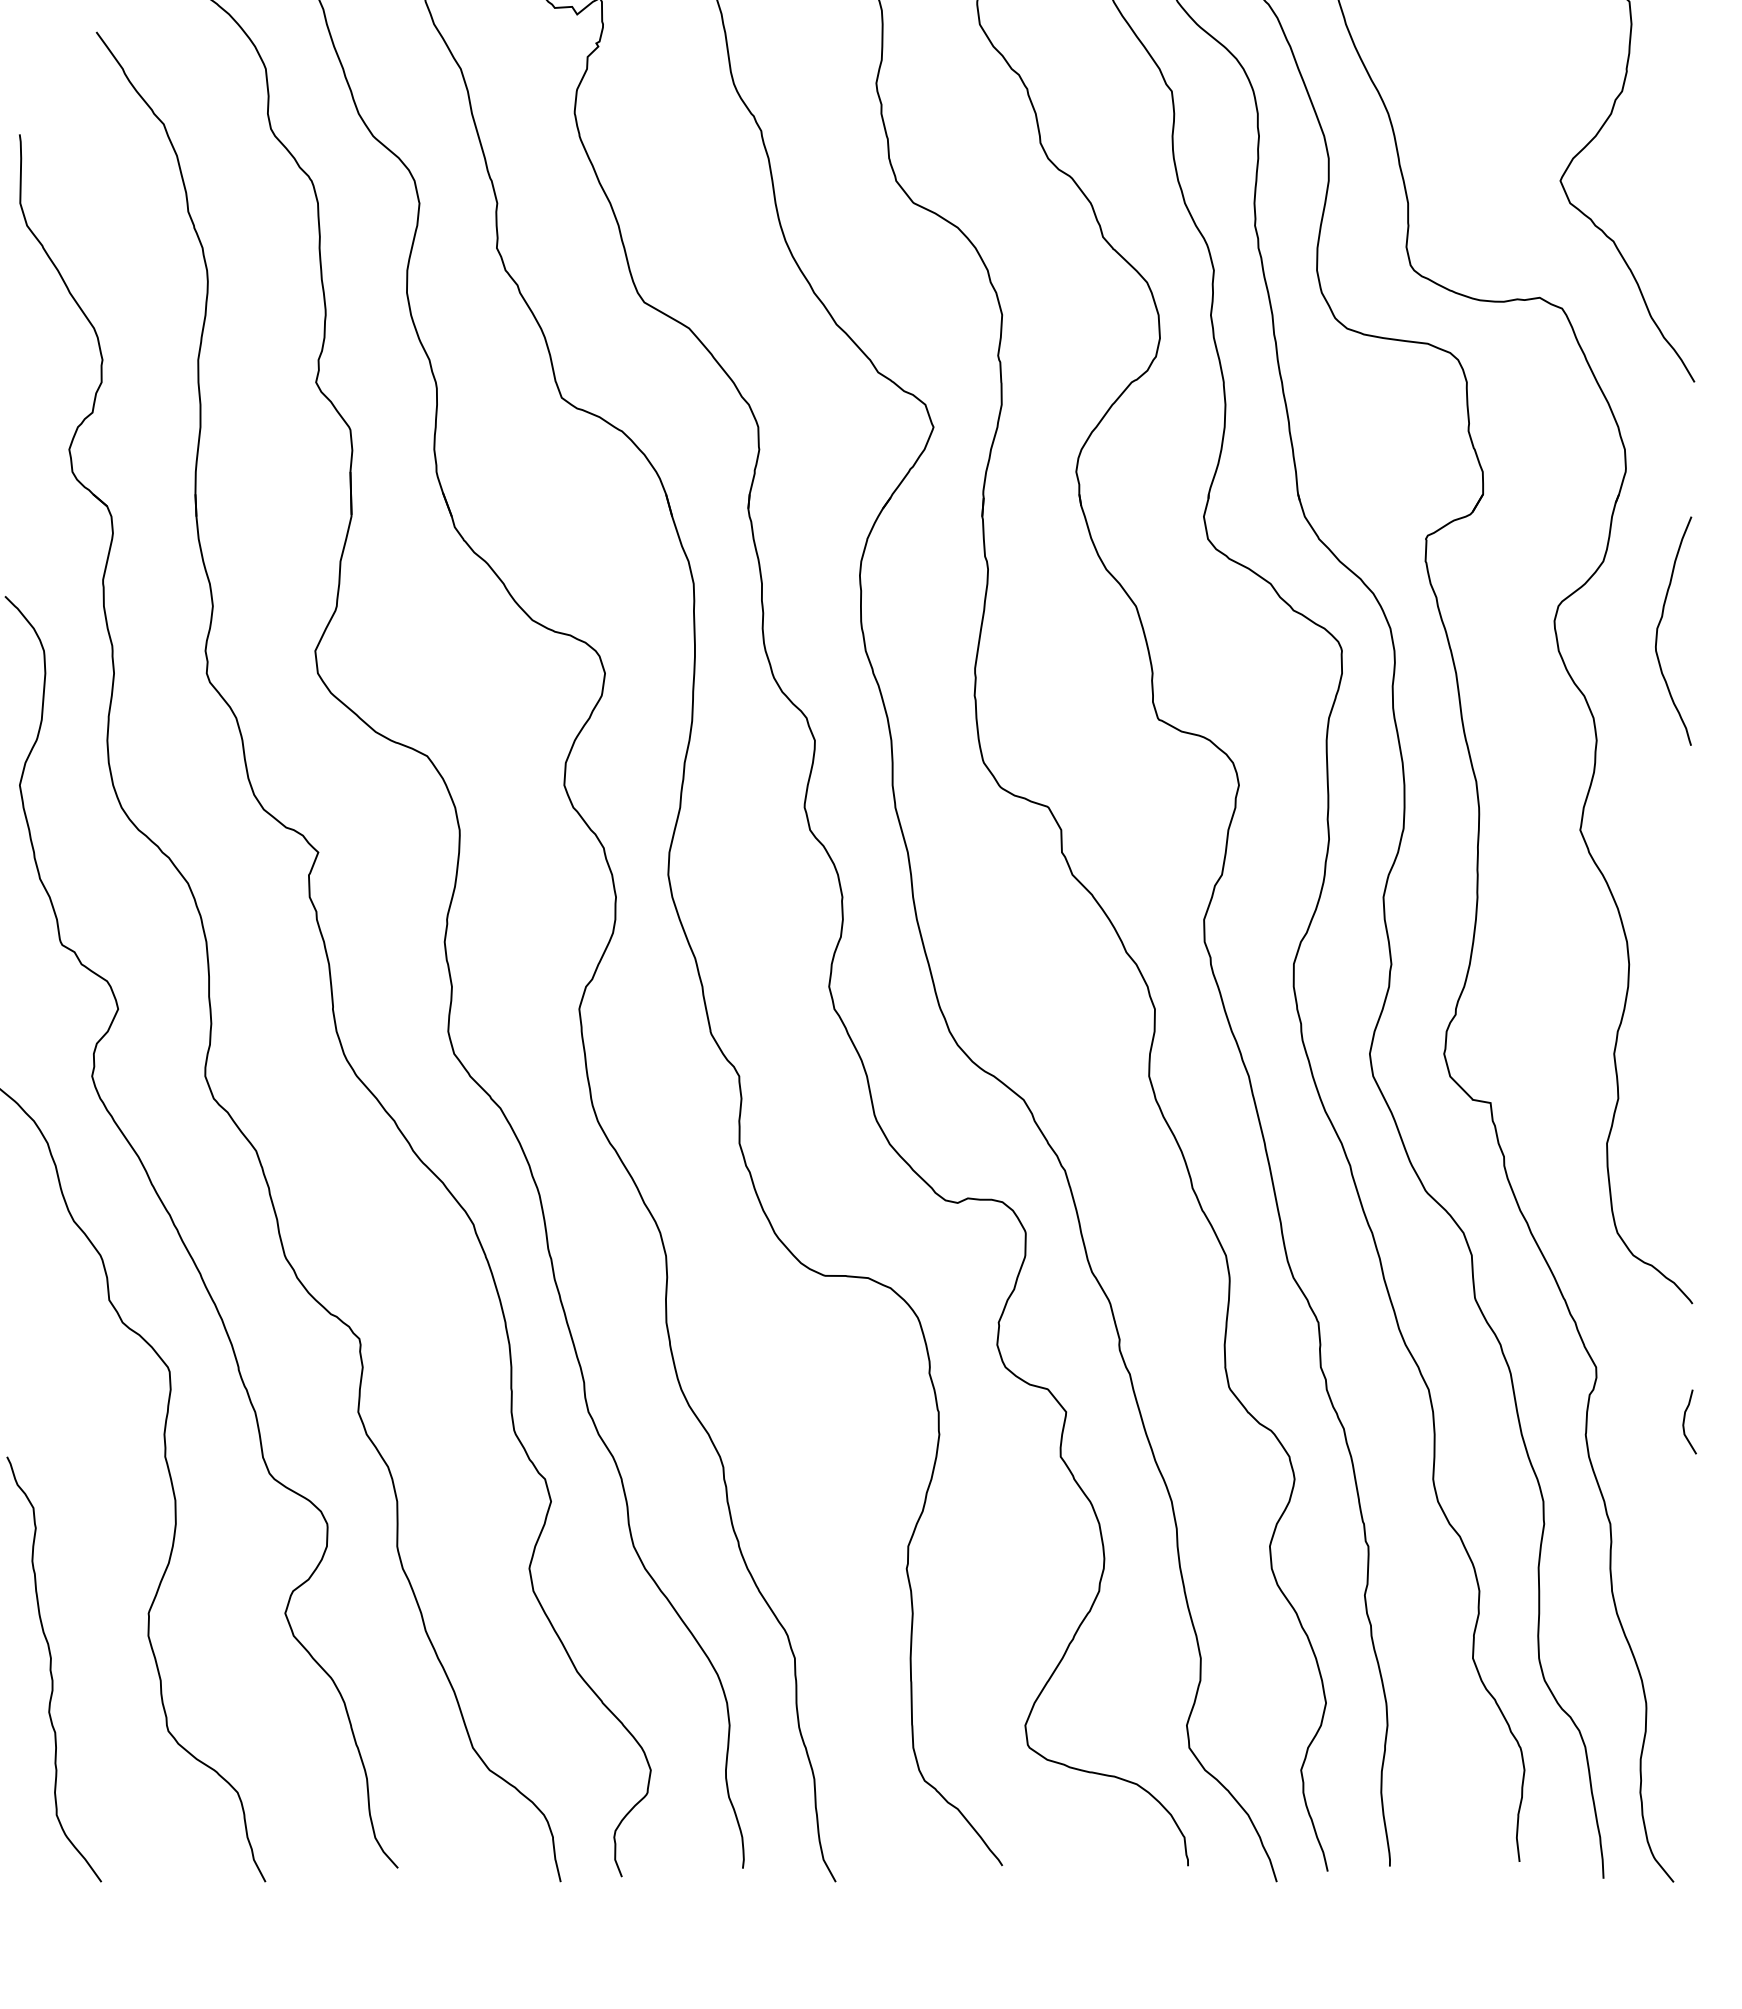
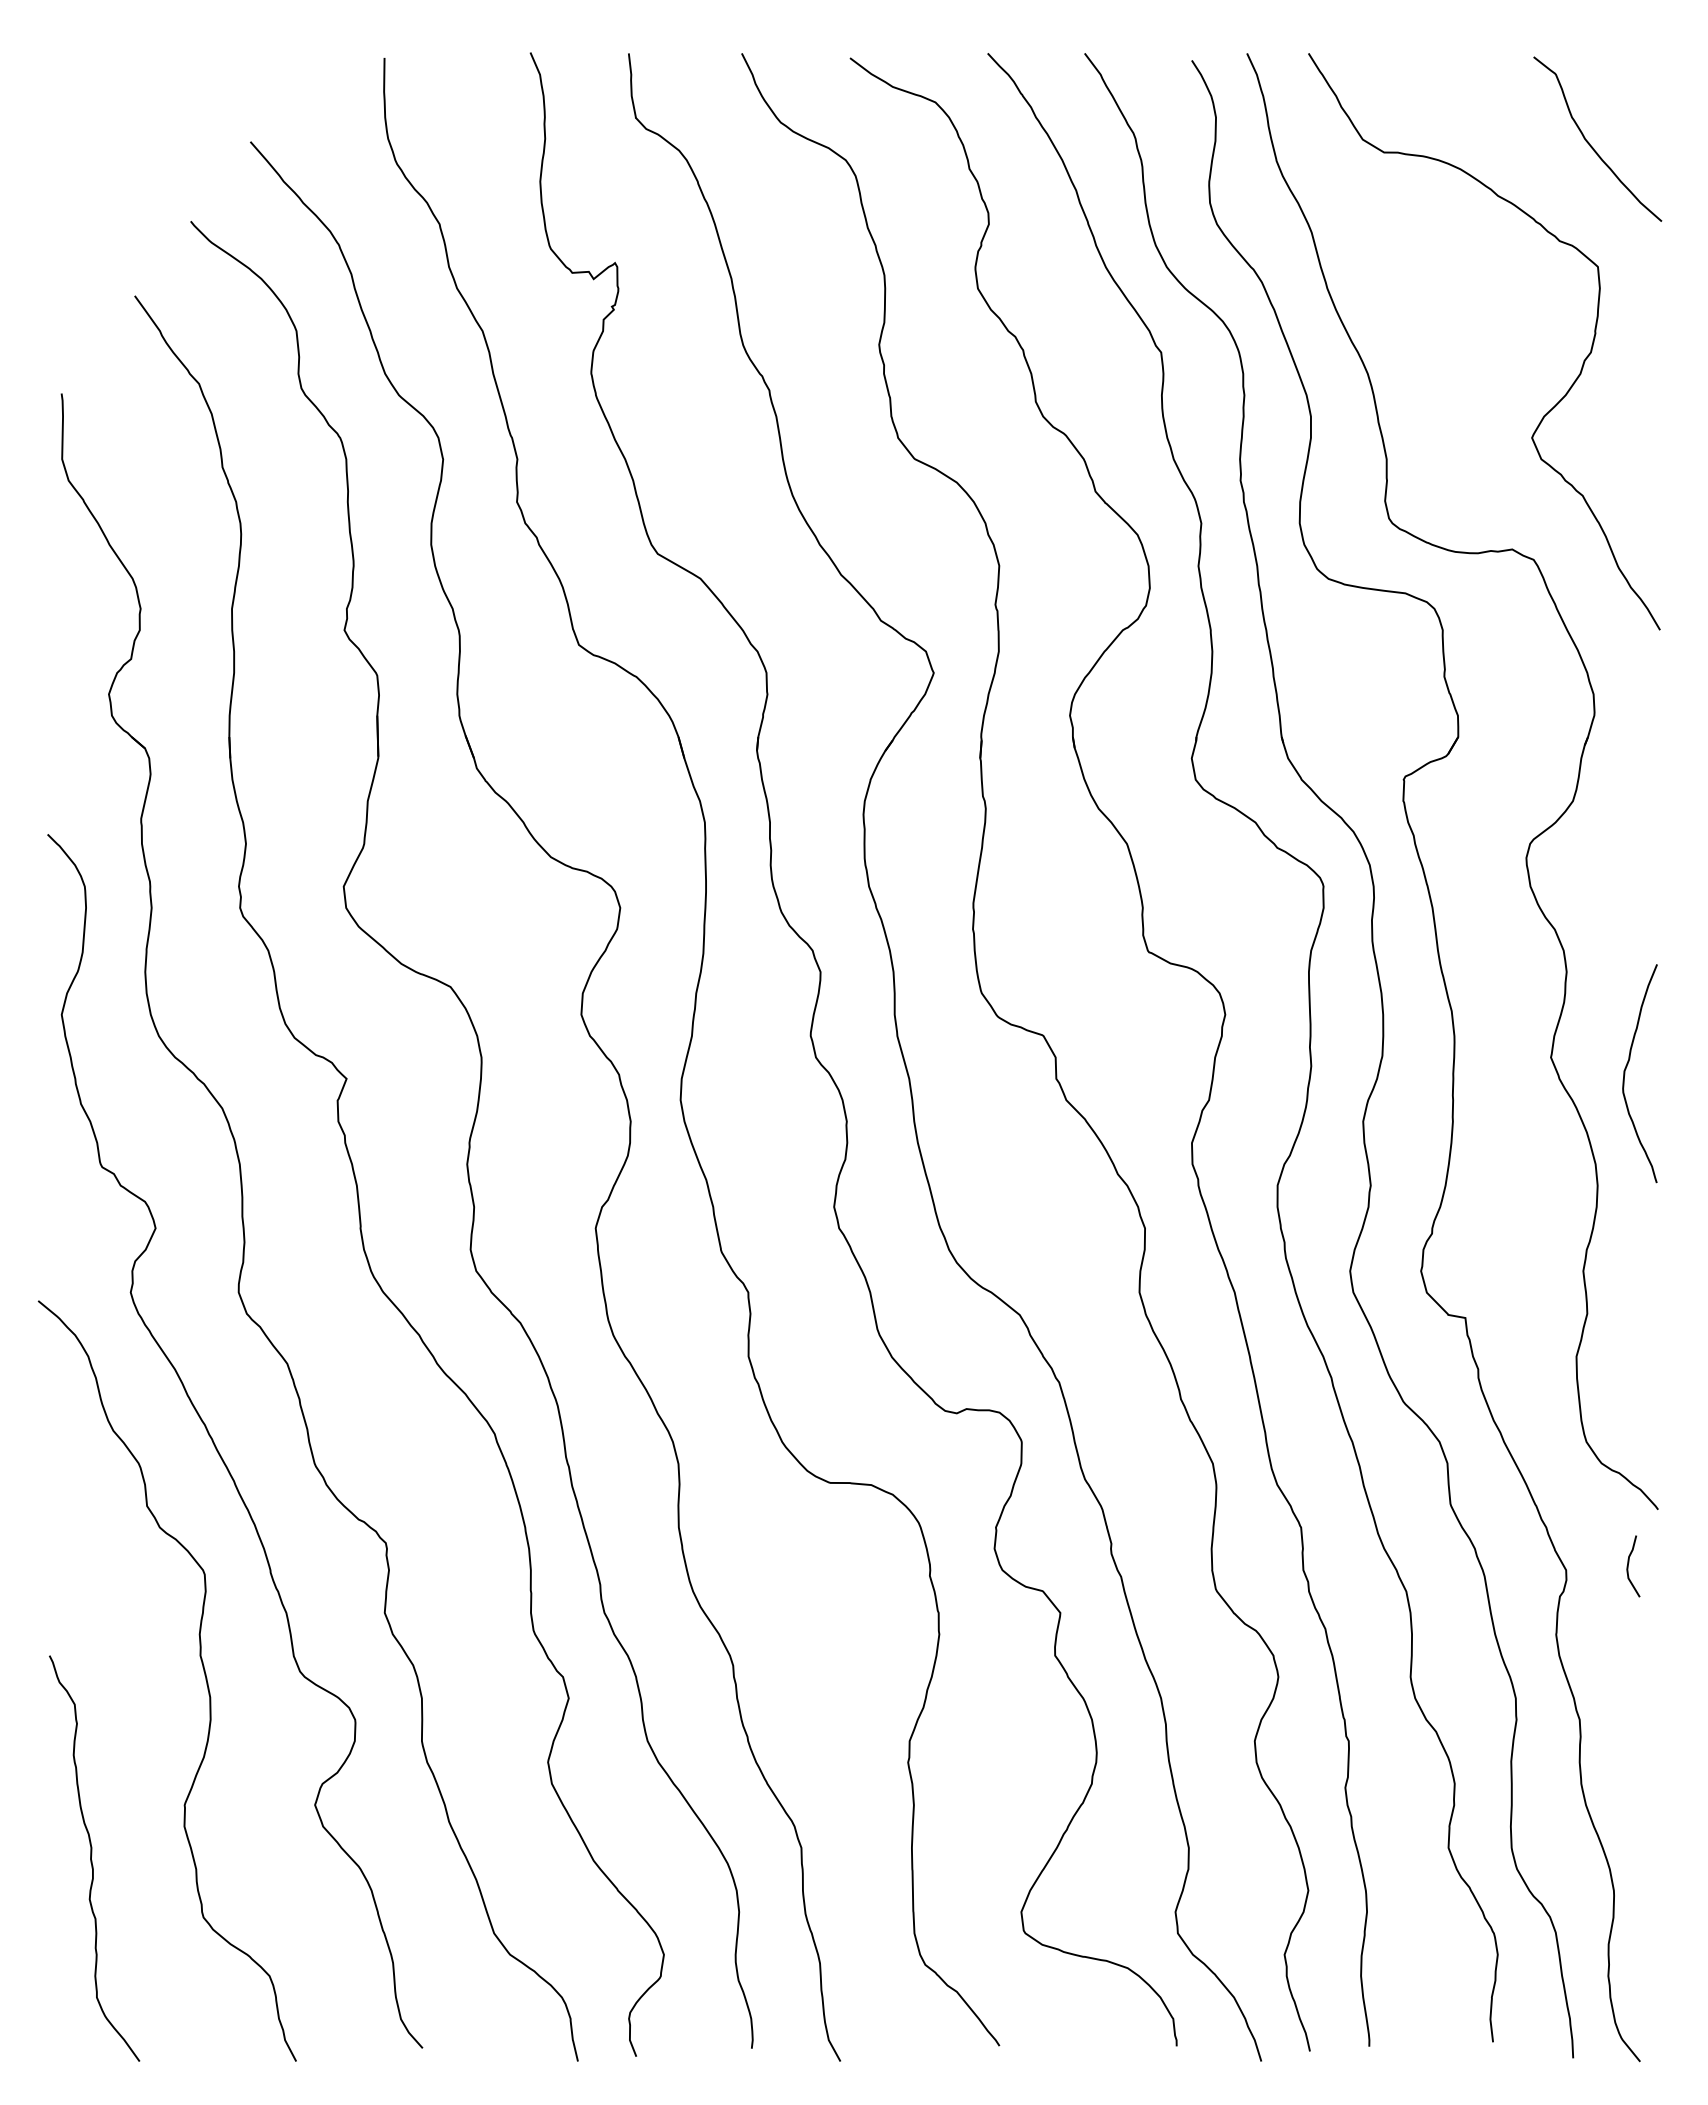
curve: (1659, 626) -> (1626, 1069), moved
curve: (1684, 1422) -> (1628, 1566), moved

